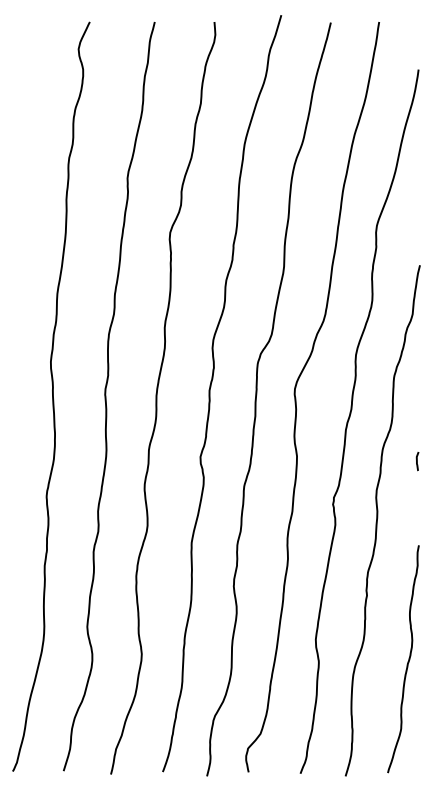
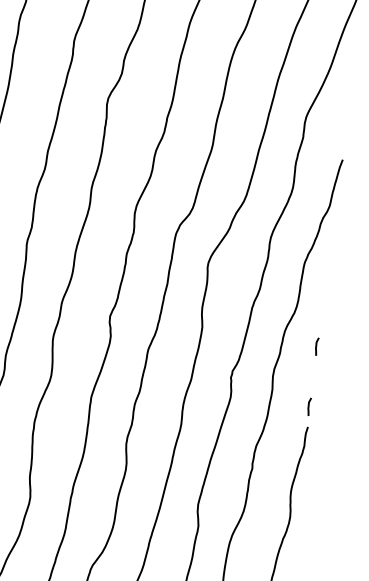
curve: (417, 524) -> (309, 406), added

